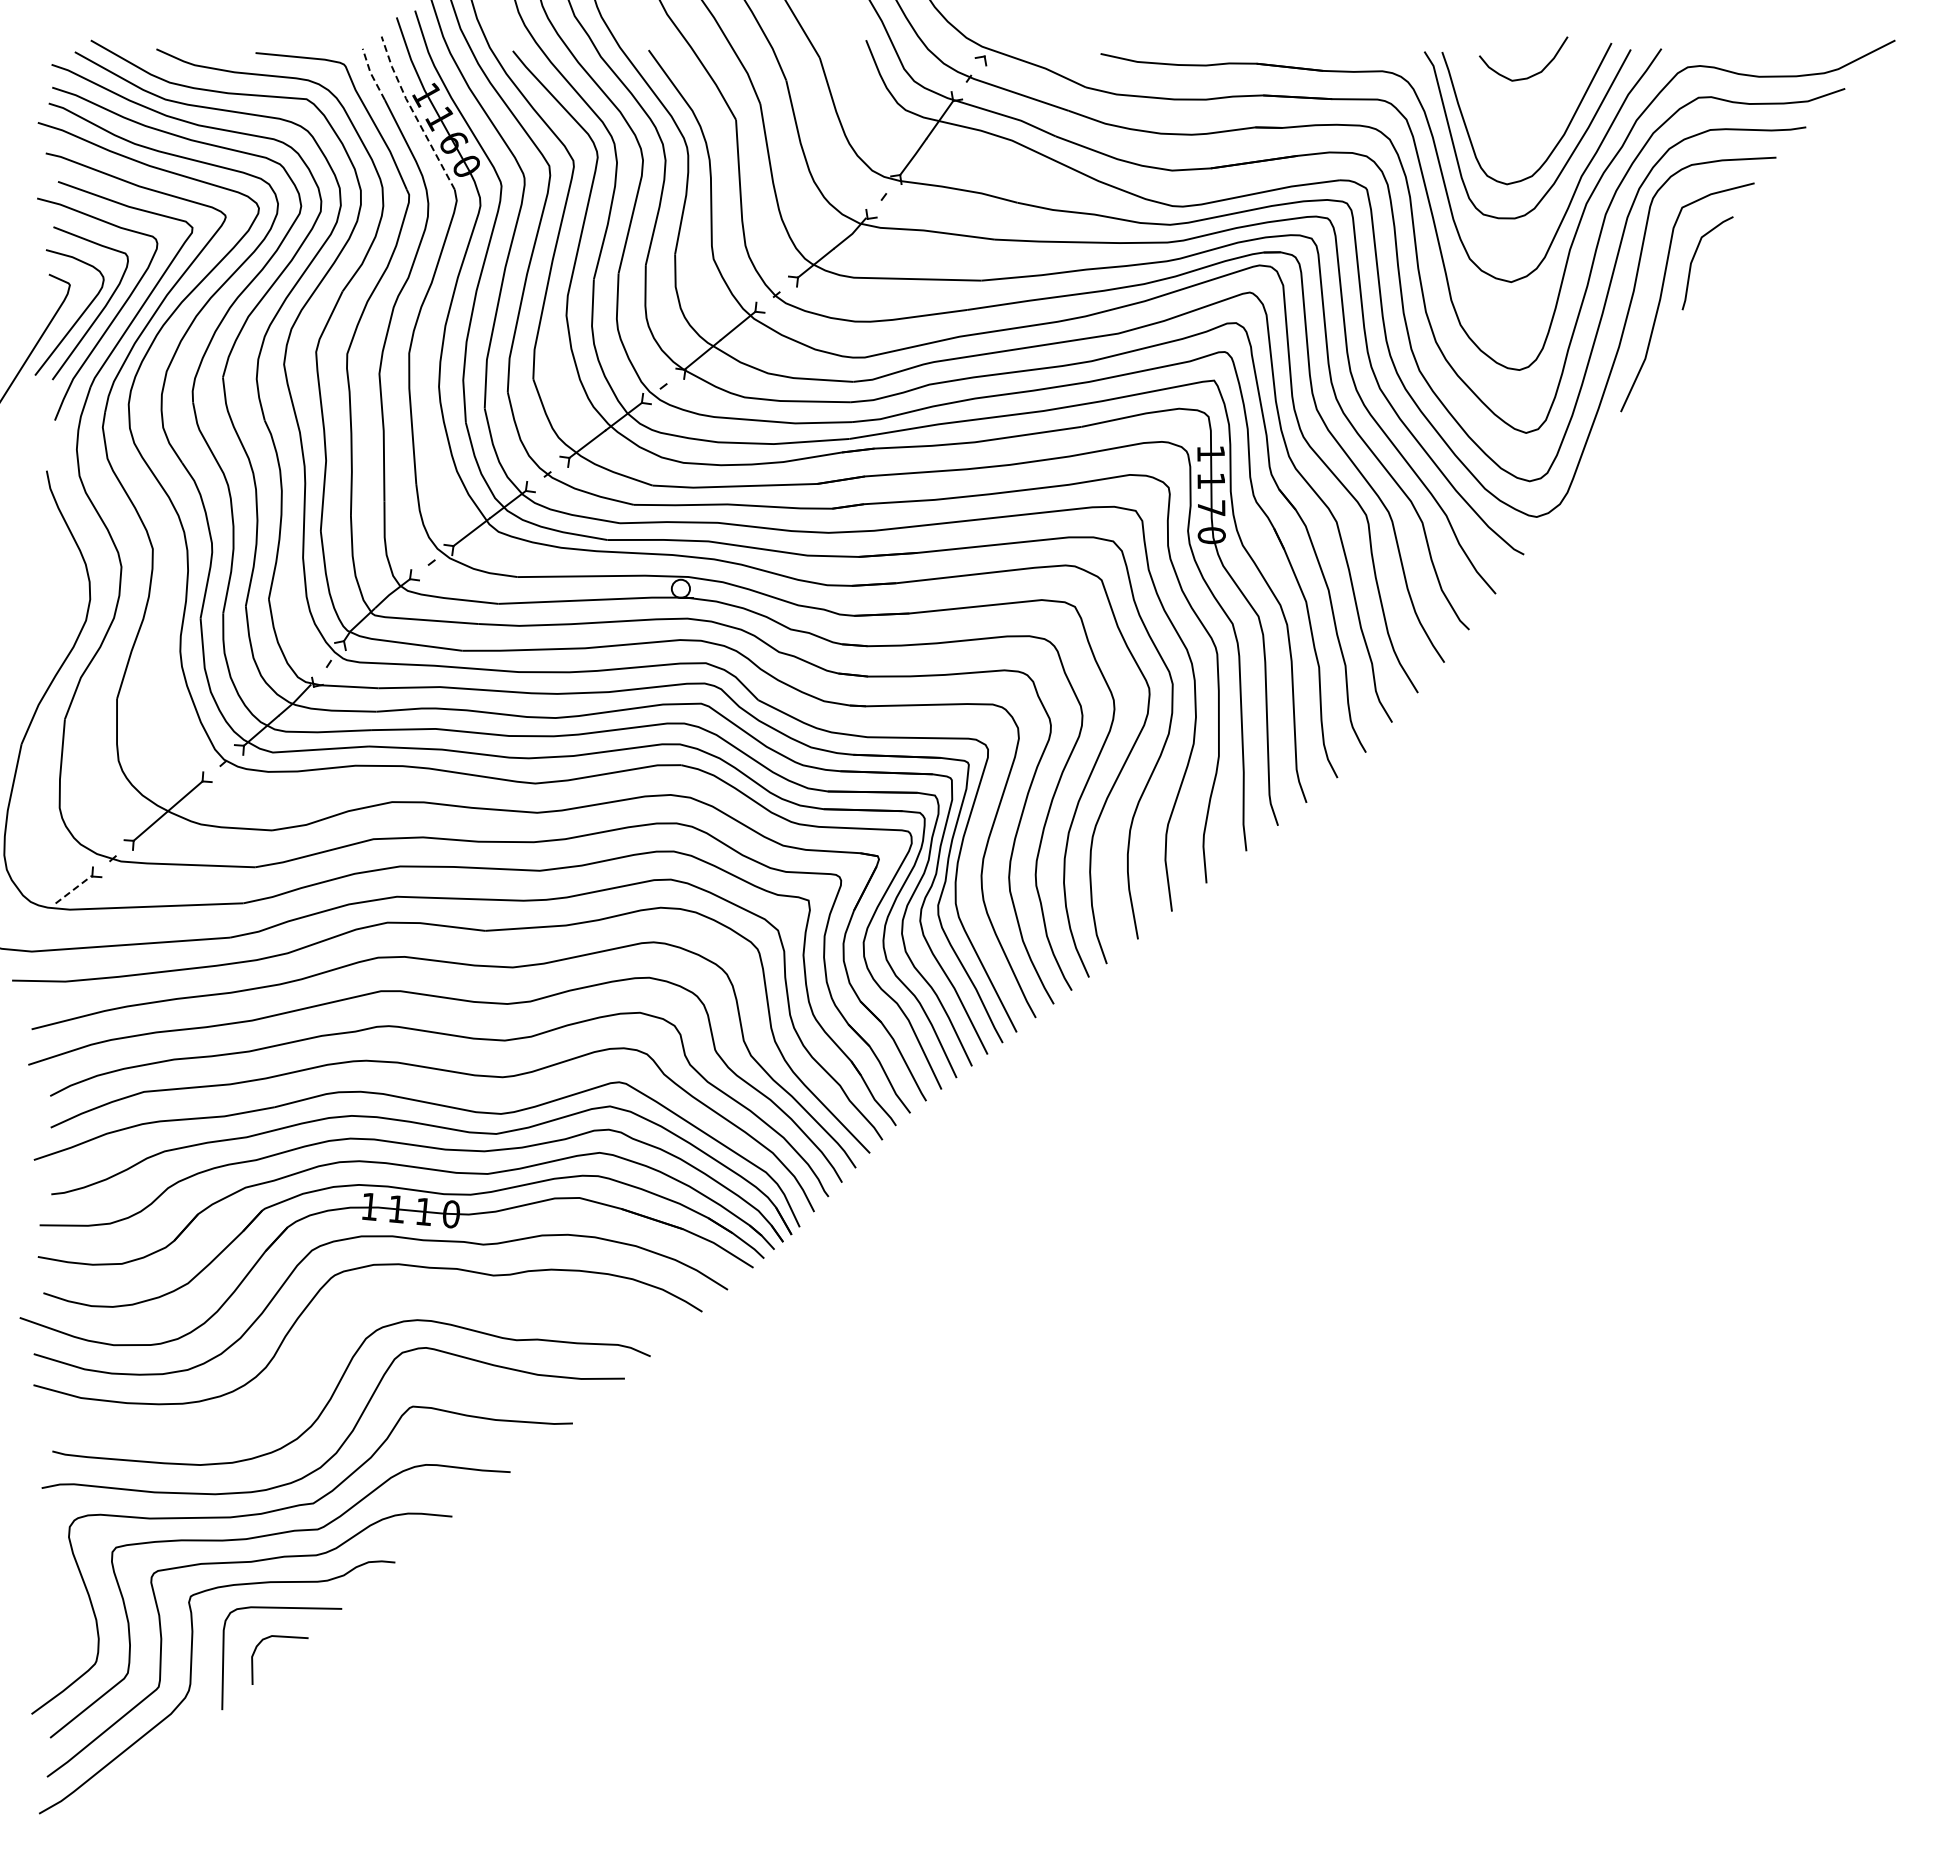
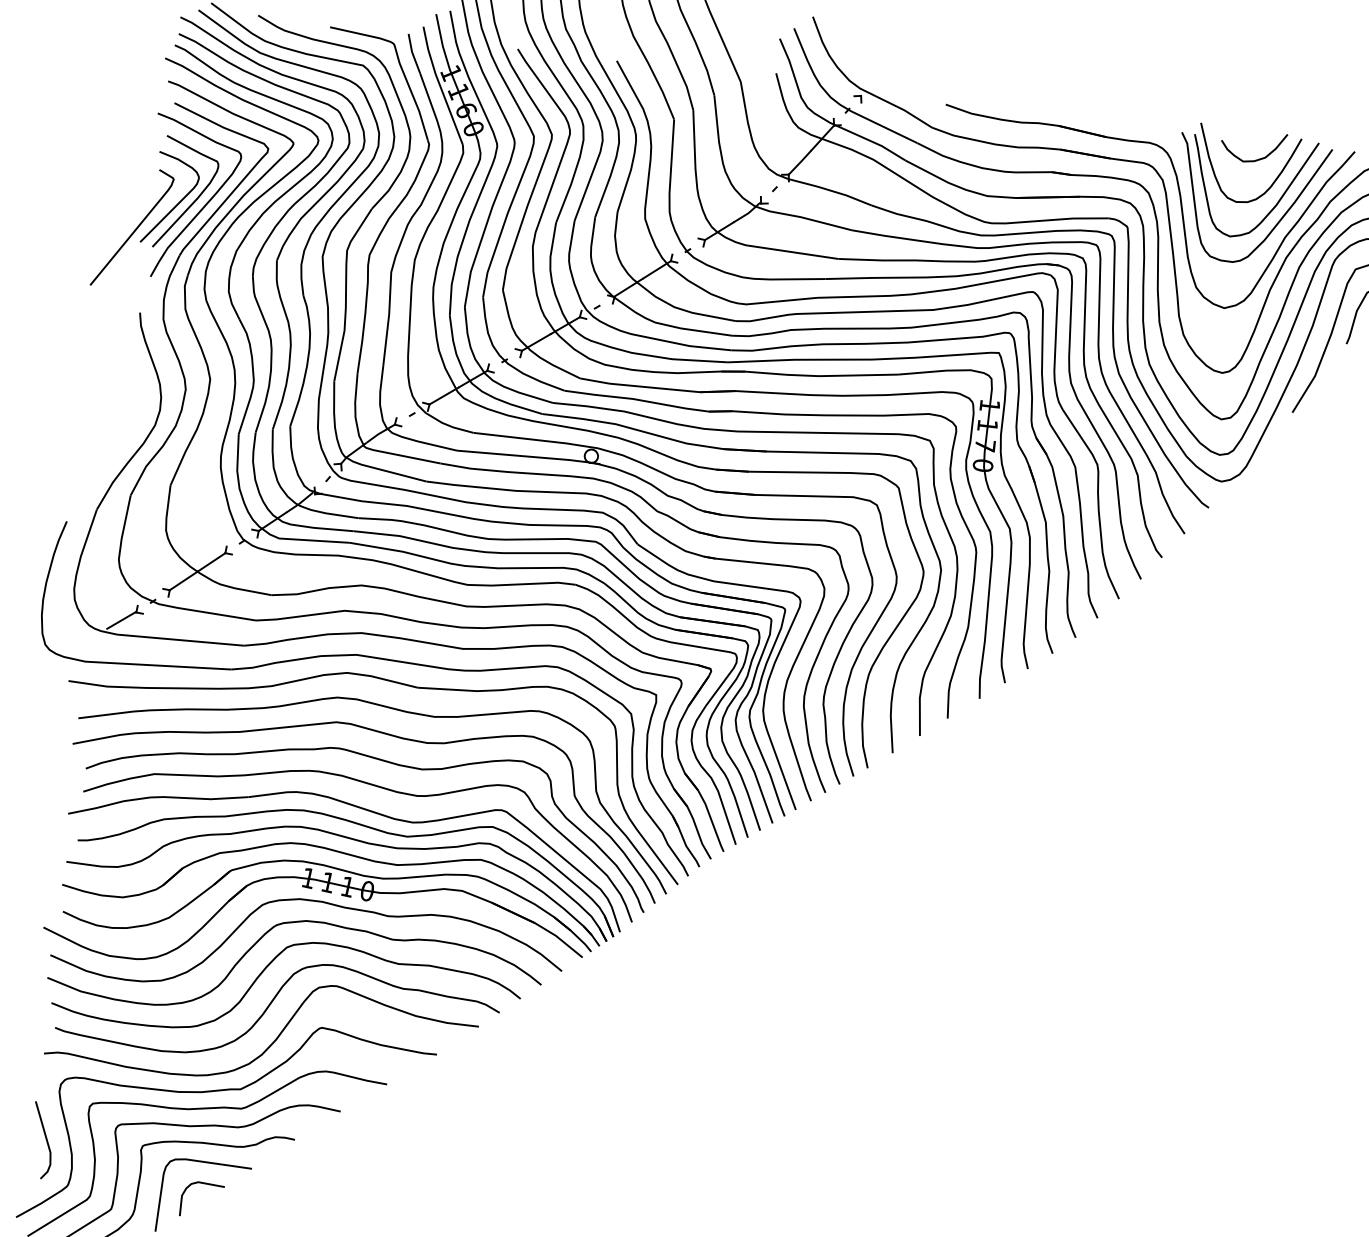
line: (371, 74) -> (412, 53), dashed -> solid
curve: (1554, 106) -> (1271, 184), added
line: (414, 113) -> (440, 85), dashed -> solid
line: (73, 889) -> (121, 620), dashed -> solid
curve: (324, 1341) -> (263, 972), added
line: (58, 1603) -> (45, 1139), added

